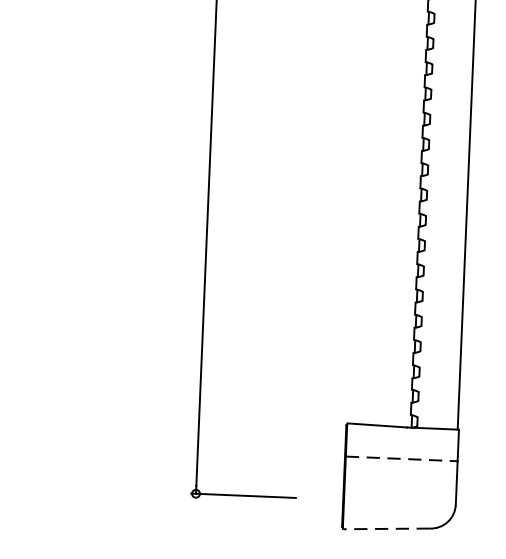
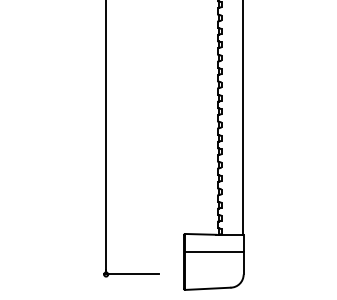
line: (402, 458) -> (214, 251), dashed -> solid
line: (386, 528) -> (207, 288), dashed -> solid

